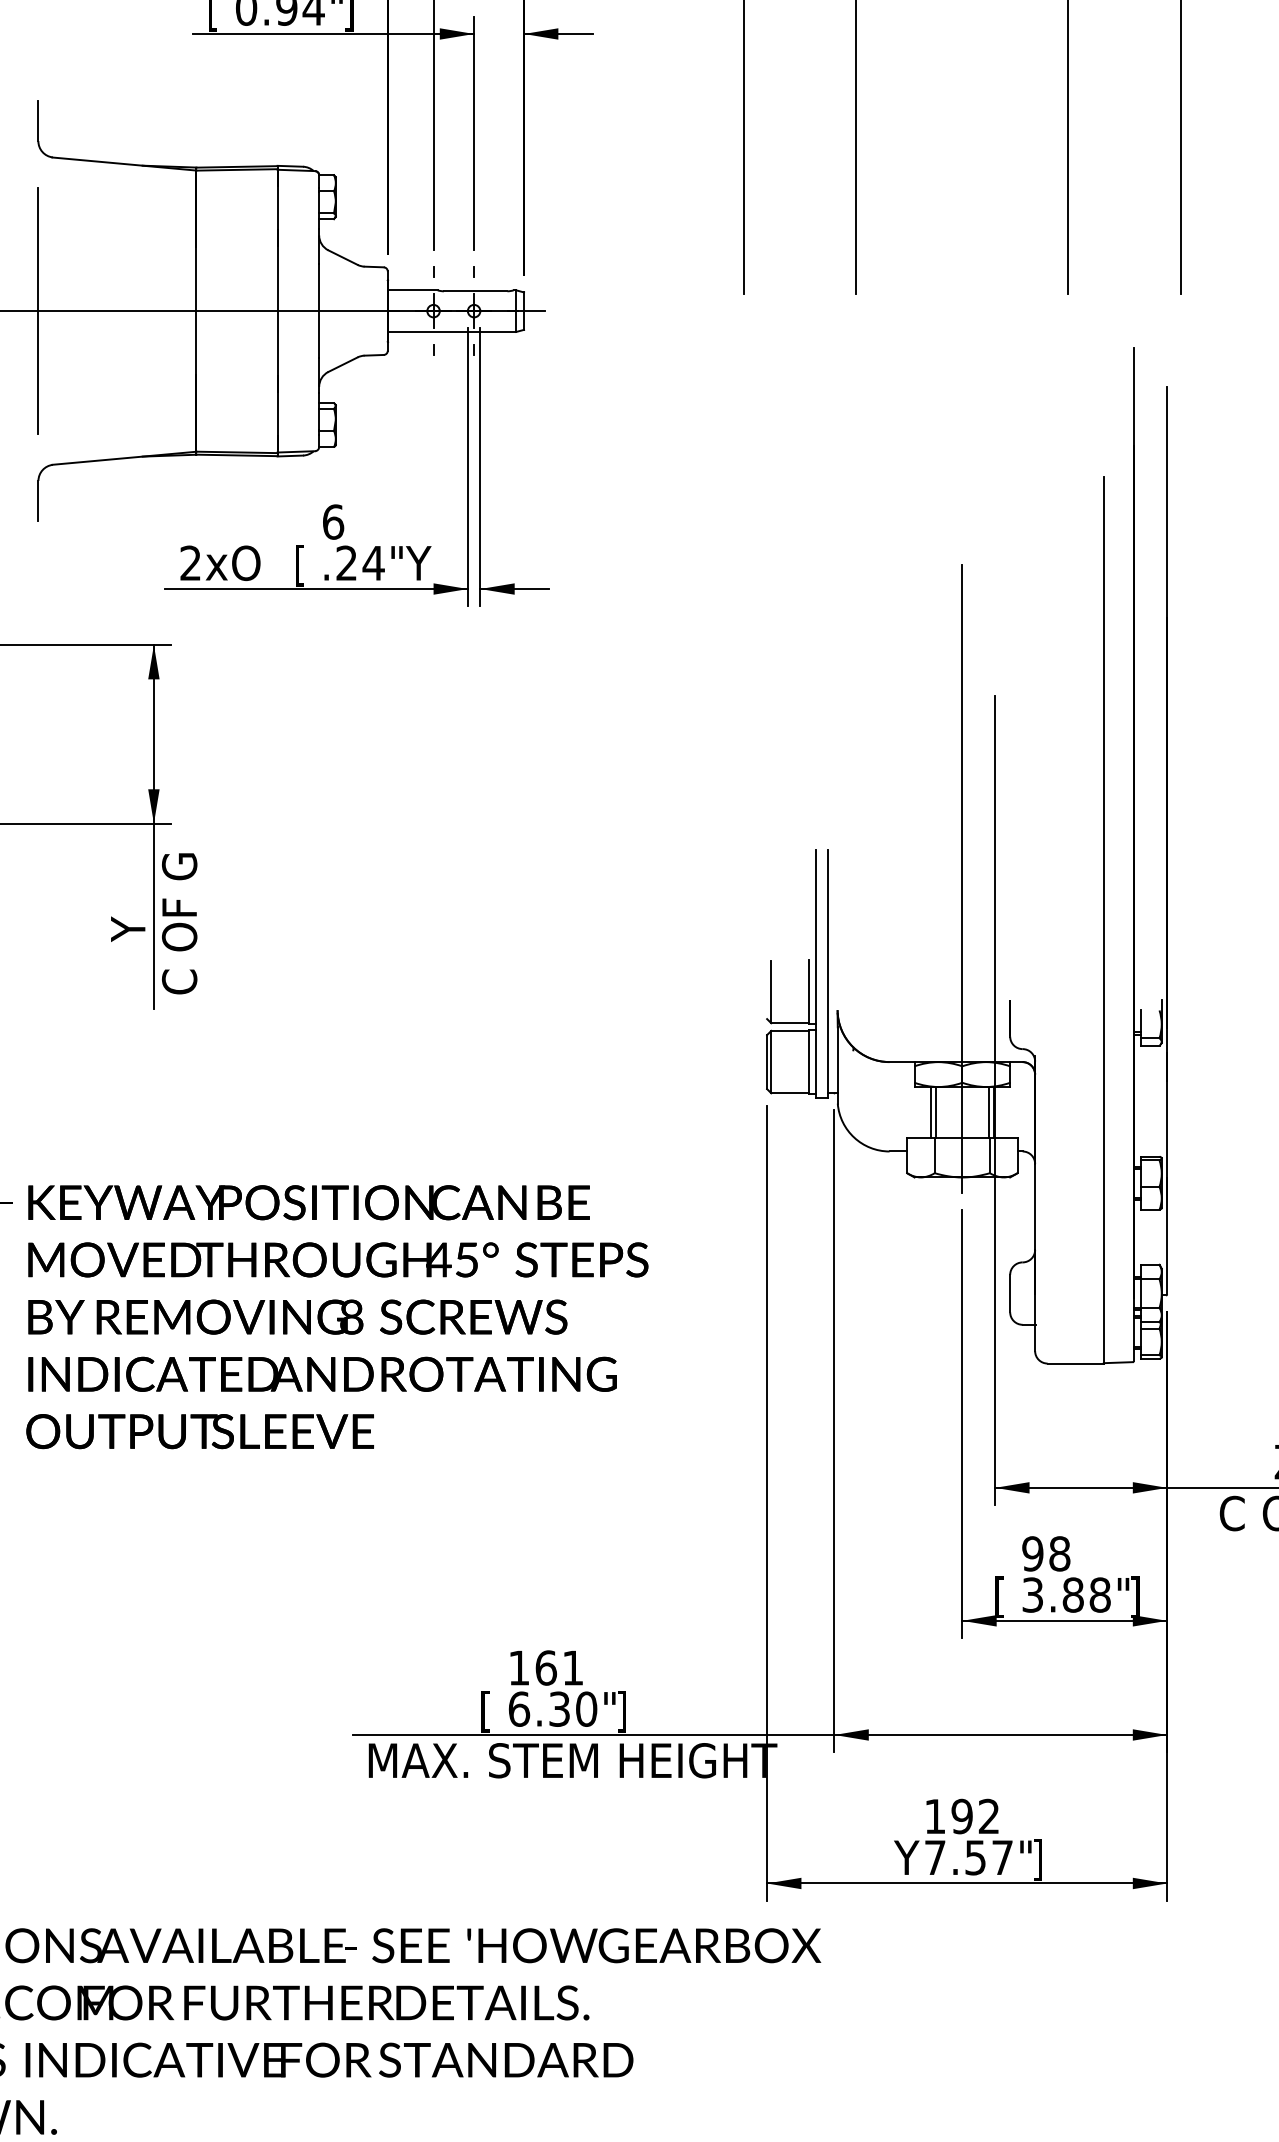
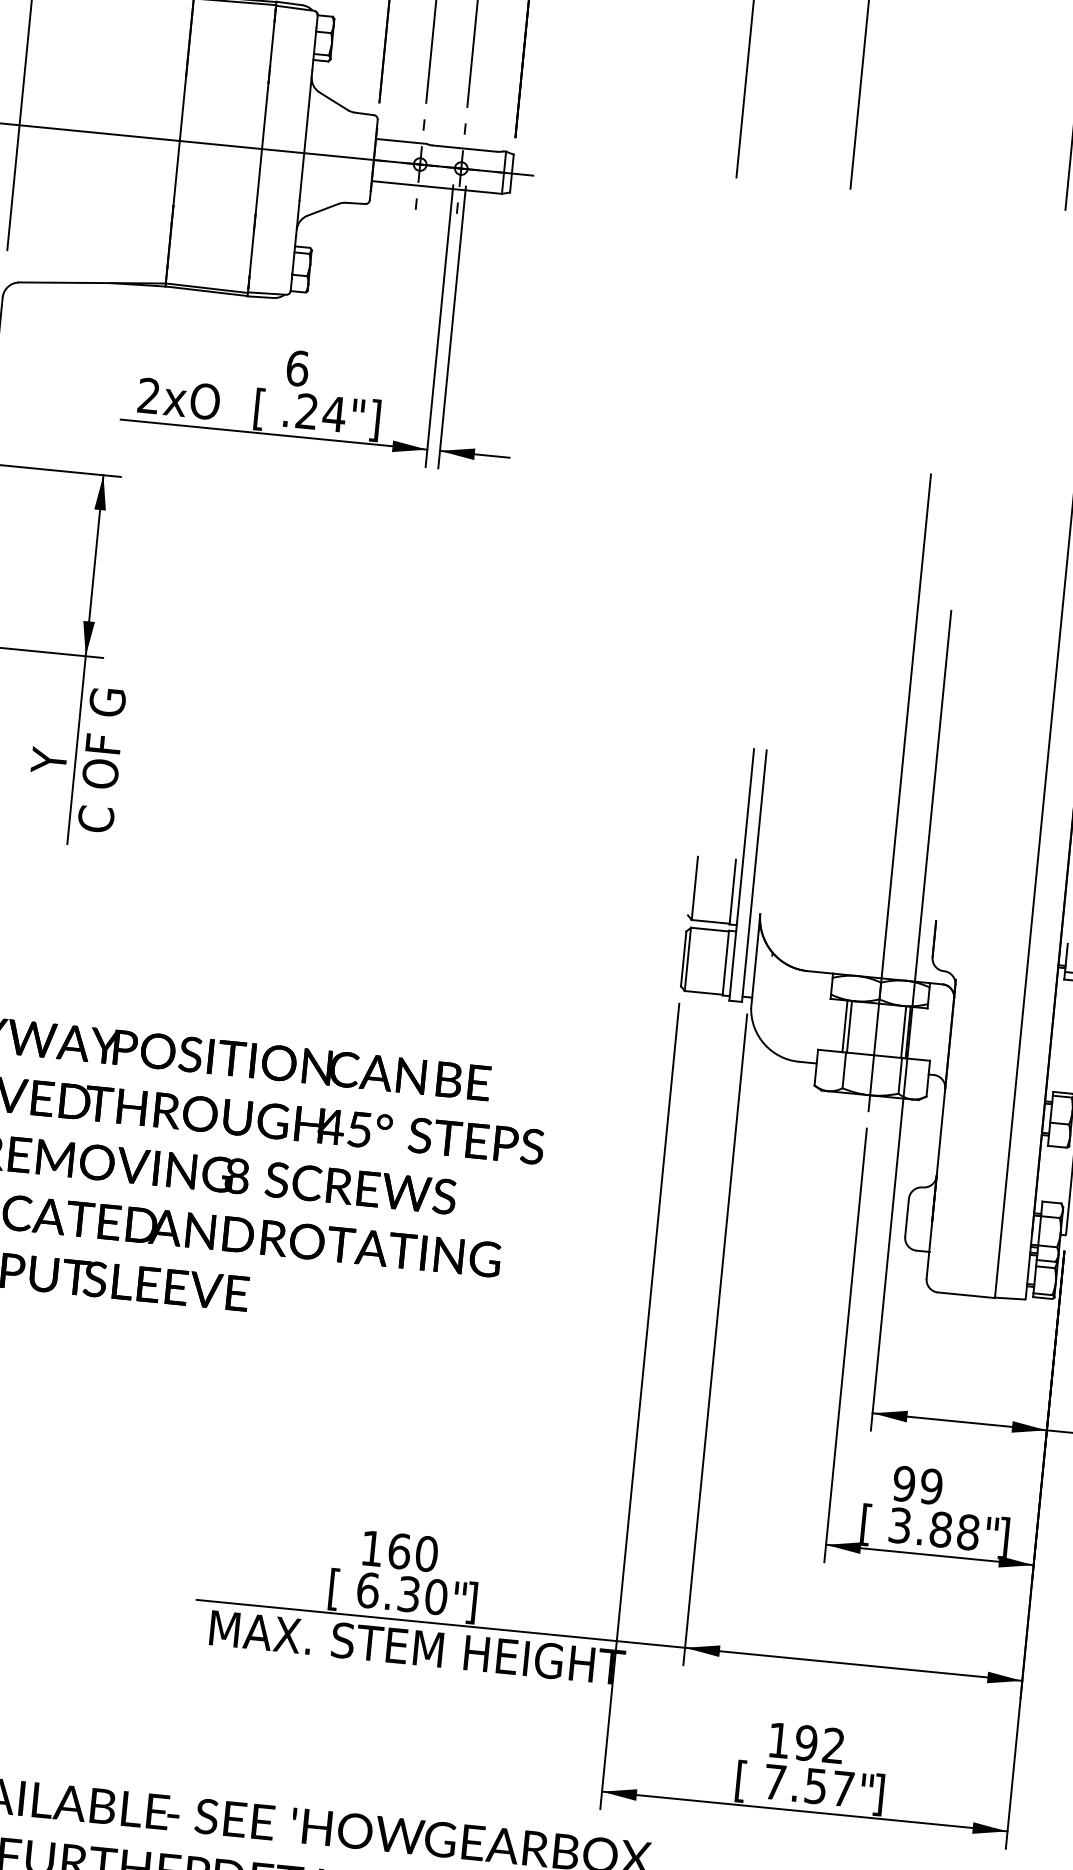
text: (418, 565) -> (379, 420), Y -> ]
text: (1059, 1553) -> (931, 1486), 98 -> 99
text: (572, 1667) -> (426, 1553), 161 -> 160
text: (906, 1859) -> (745, 1781), Y -> [

